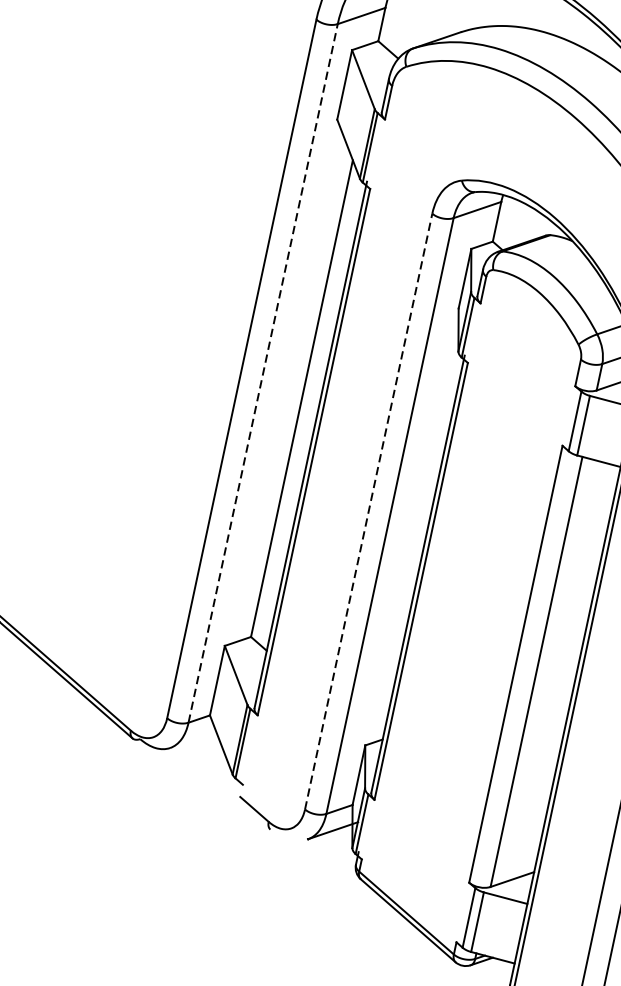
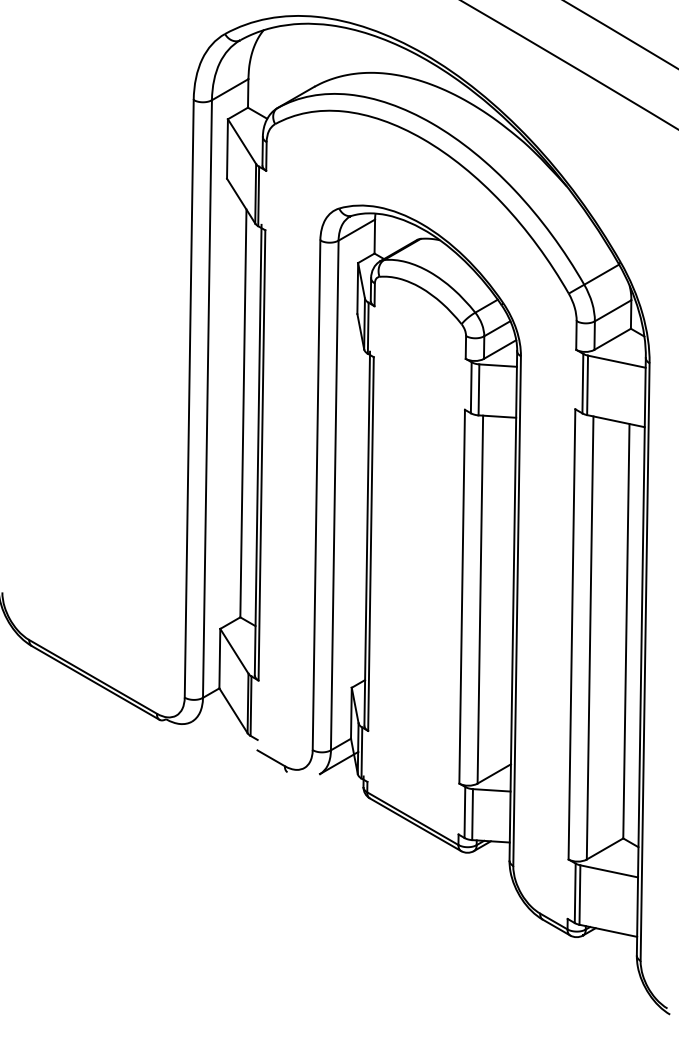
line: (263, 373) -> (207, 399), dashed -> solid
line: (368, 511) -> (316, 495), dashed -> solid

